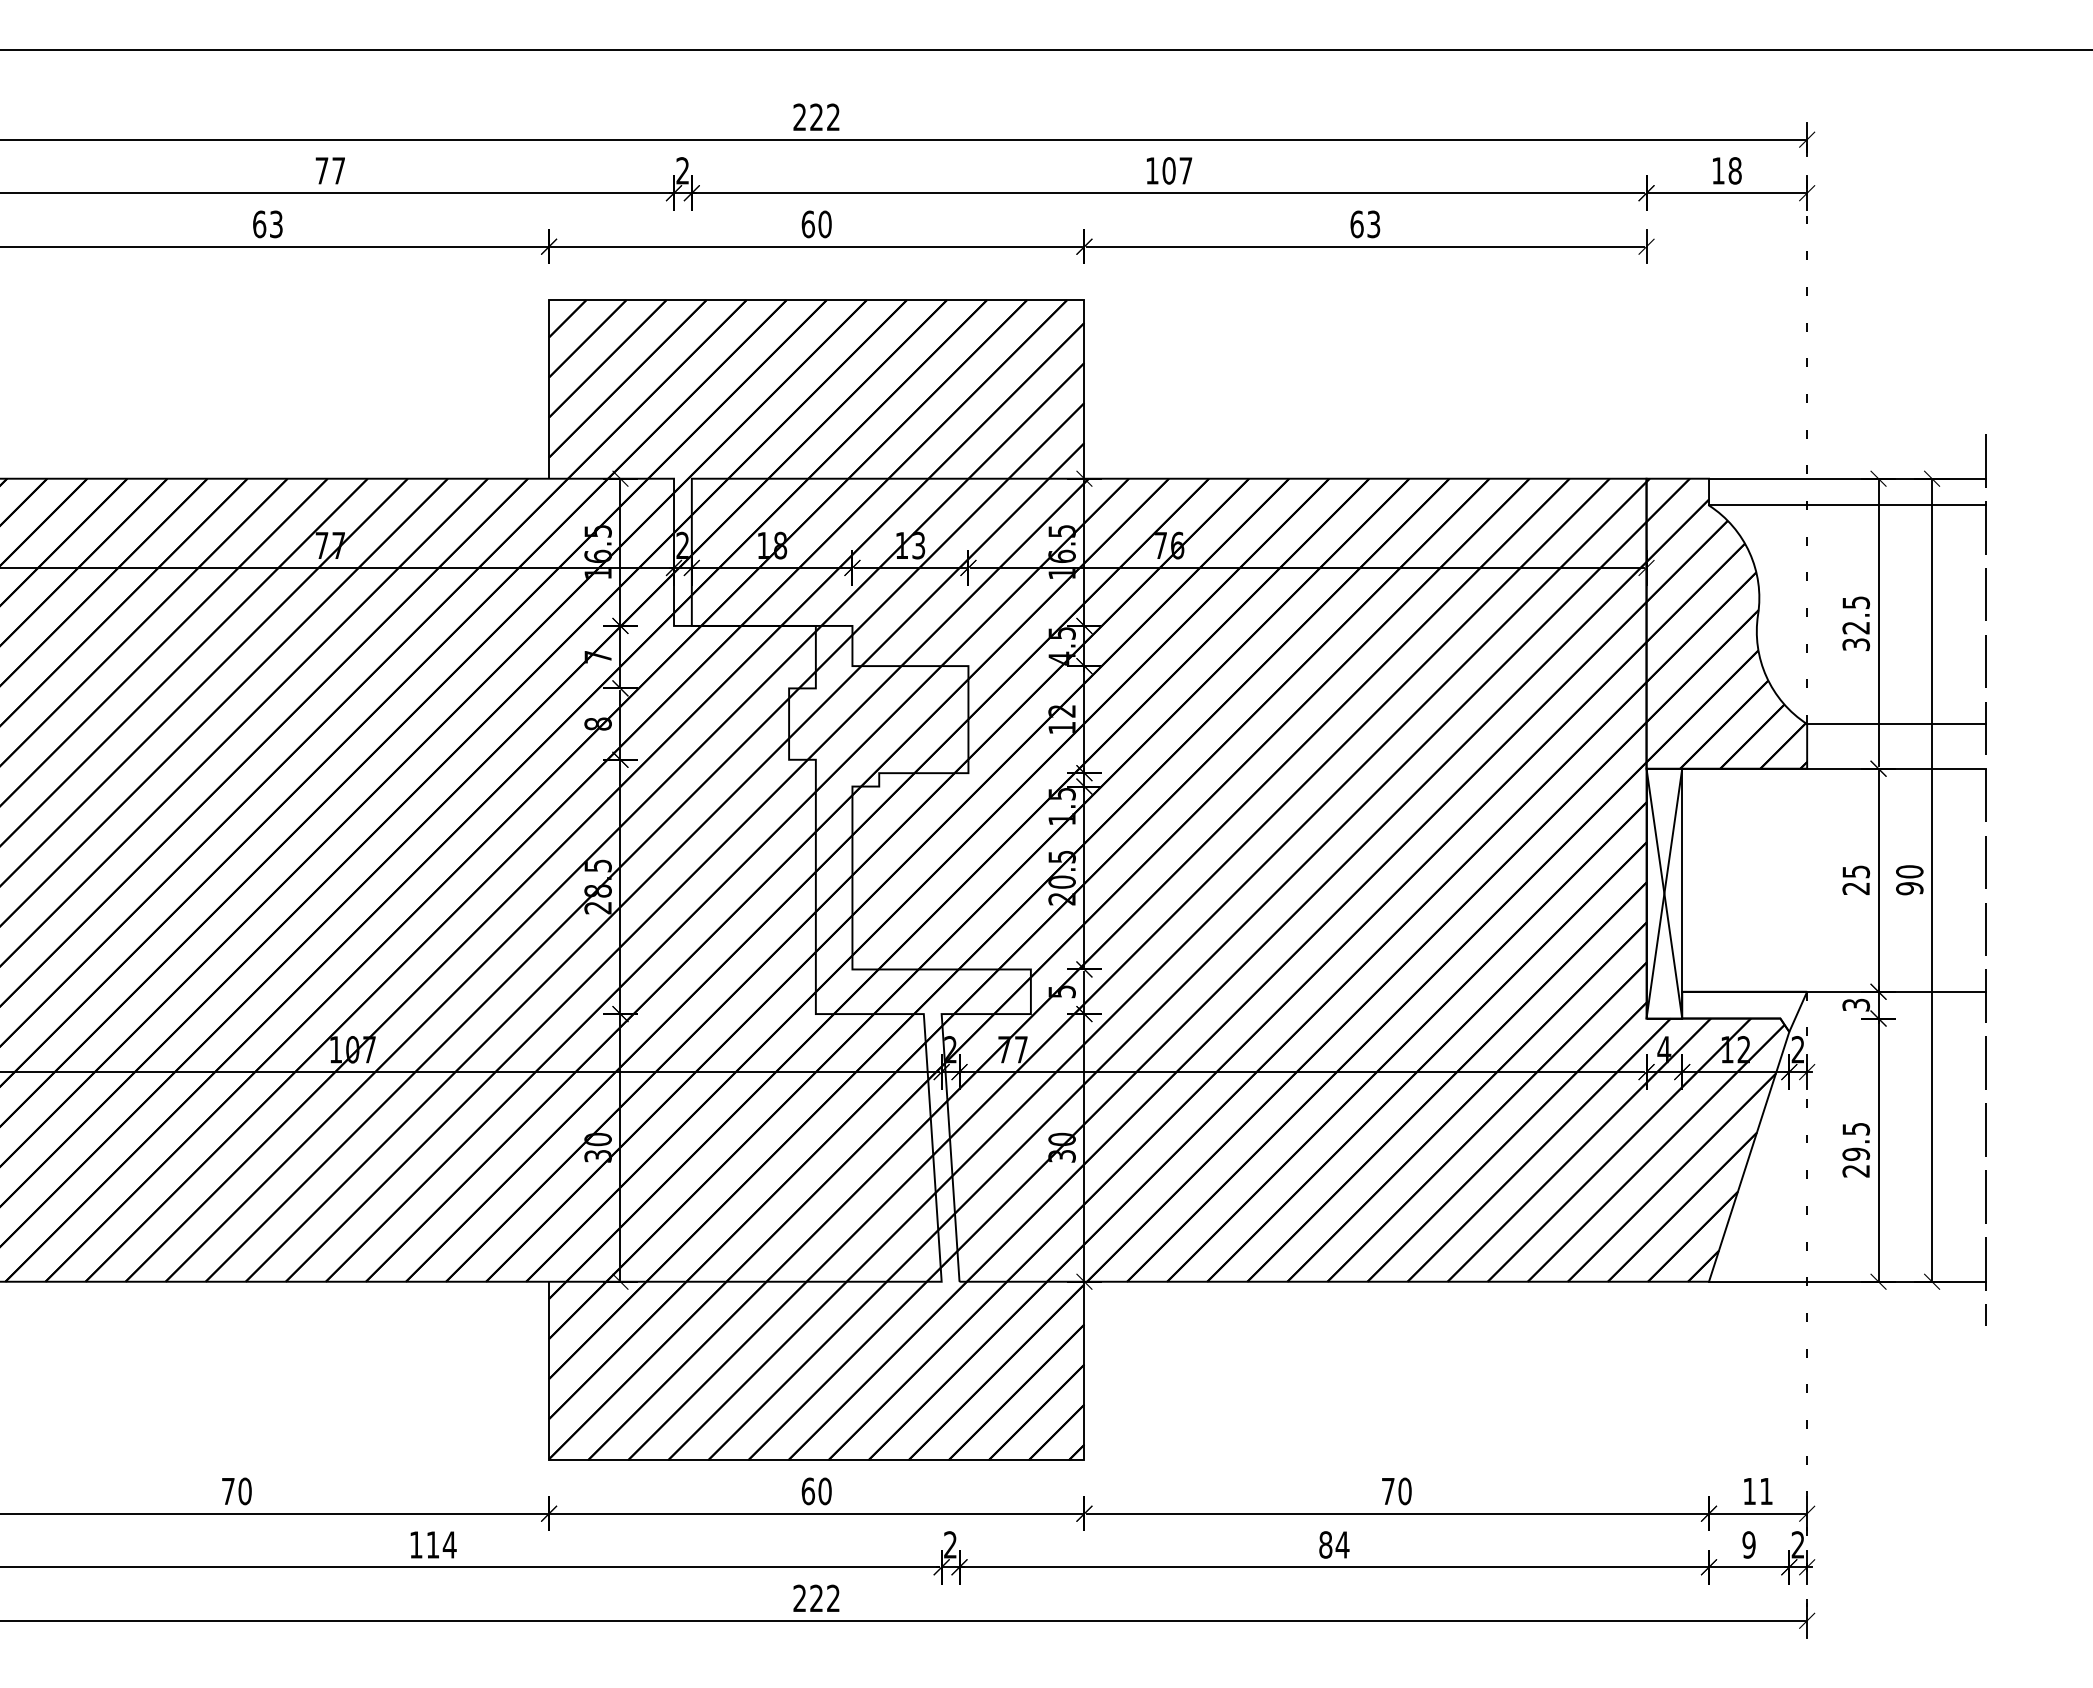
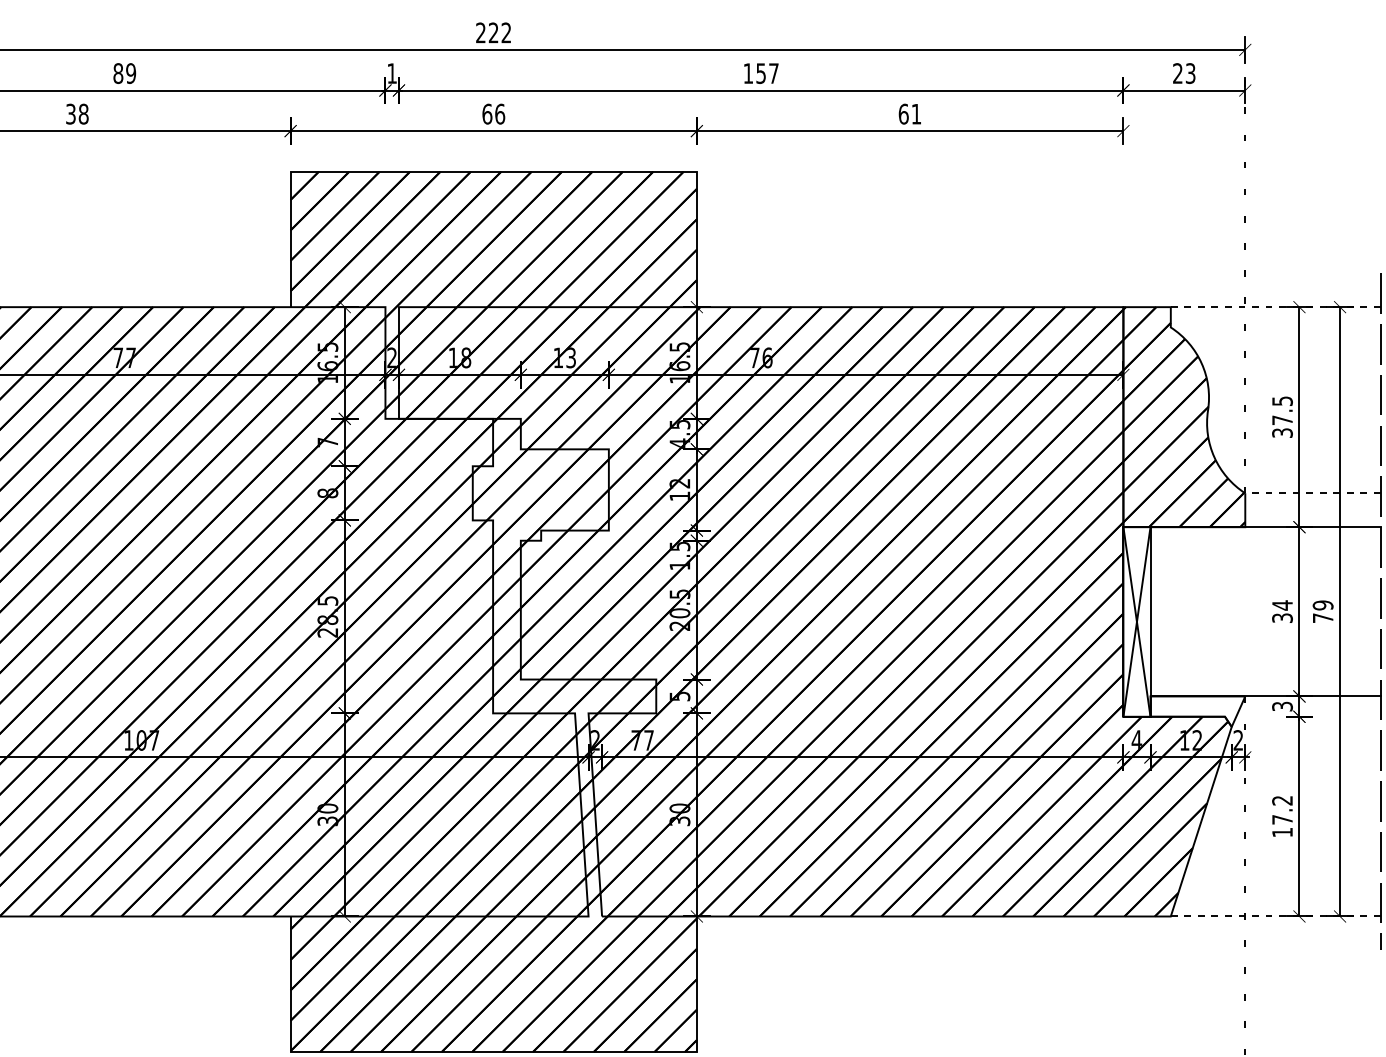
text: (330, 170) -> (124, 73), 77 -> 89
text: (682, 170) -> (391, 73), 2 -> 1
text: (1168, 170) -> (760, 73), 107 -> 157
text: (1726, 170) -> (1184, 73), 18 -> 23
text: (824, 223) -> (499, 113), 60 -> 66
text: (267, 224) -> (76, 114), 63 -> 38
text: (1373, 224) -> (916, 114), 63 -> 61
line: (1847, 478) -> (1275, 306), solid -> dashed
line: (1847, 505) -> (1275, 327), removed
text: (1855, 627) -> (1281, 420), 32.5 -> 37.5
line: (1895, 724) -> (1312, 493), solid -> dashed
text: (1856, 879) -> (1282, 611), 25 -> 34
text: (1909, 880) -> (1322, 612), 90 -> 79
text: (1856, 1150) -> (1282, 816), 29.5 -> 17.2
line: (1847, 1281) -> (1275, 916), solid -> dashed

